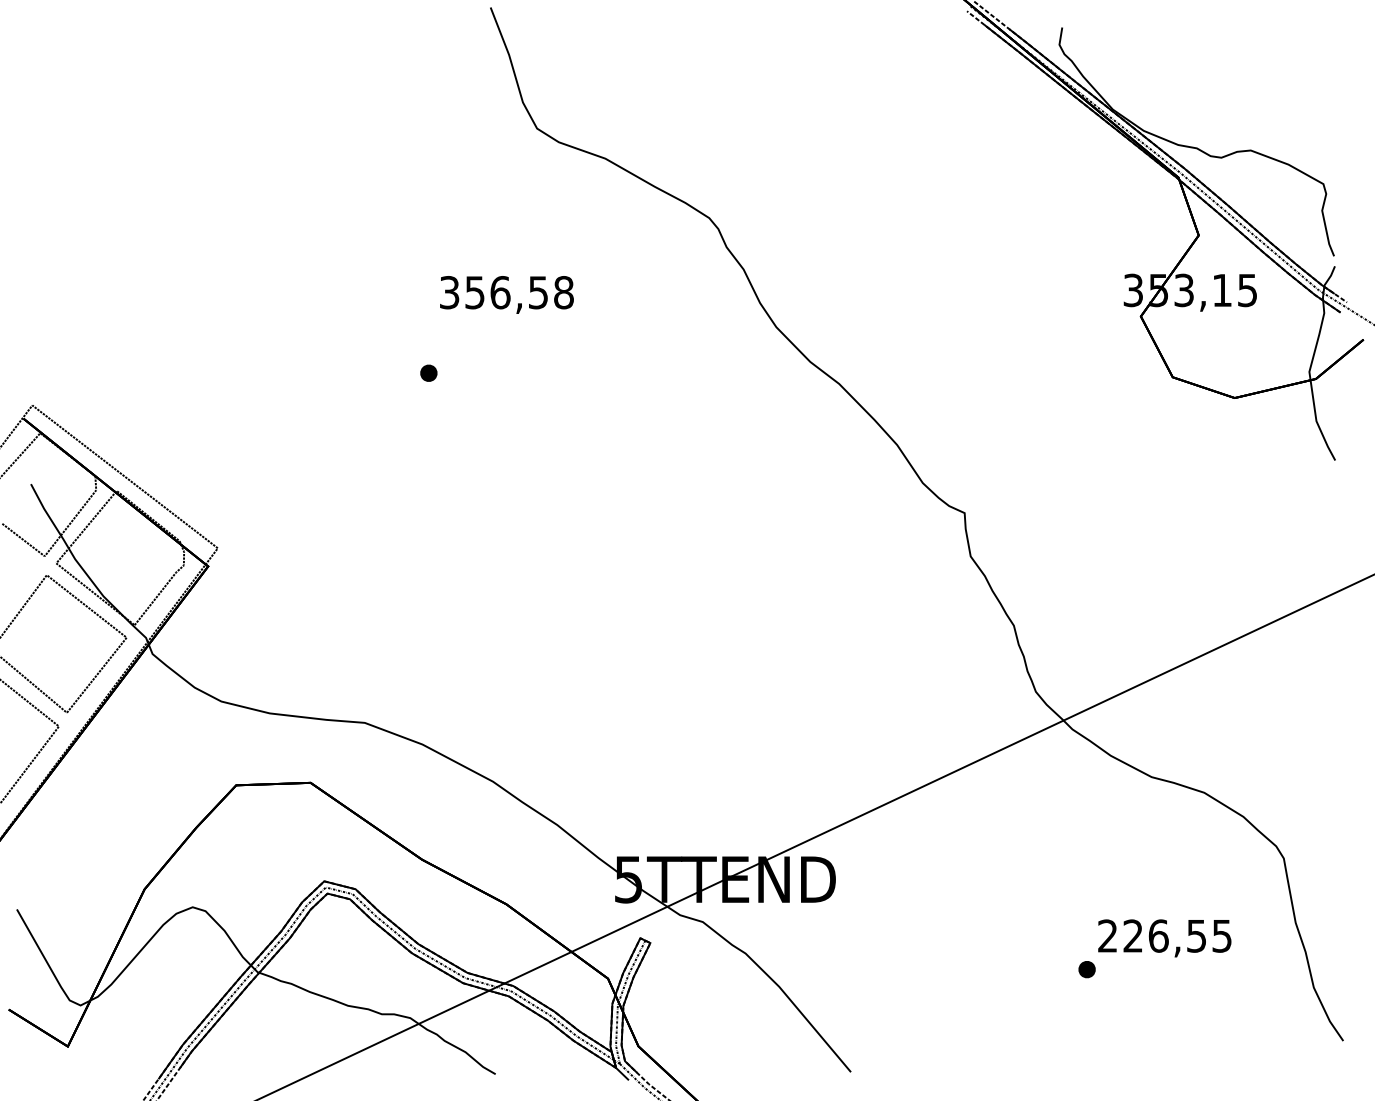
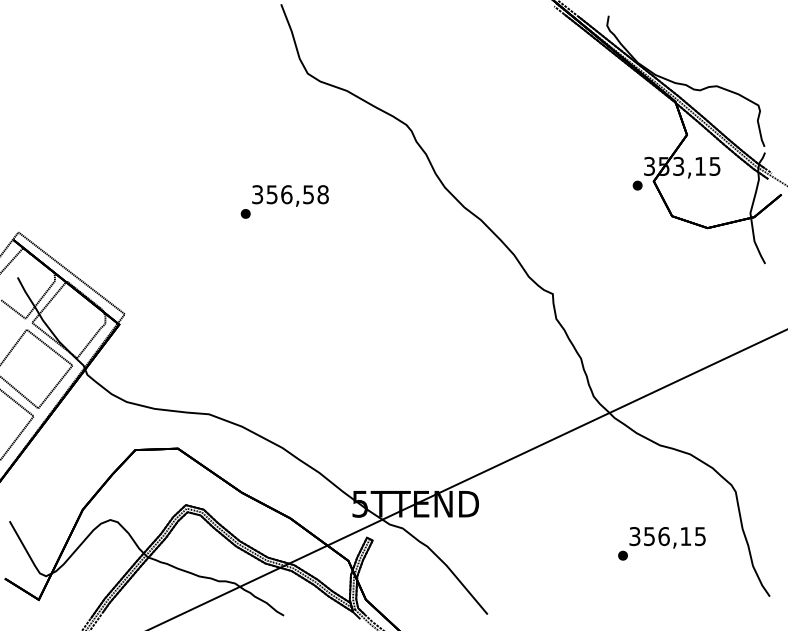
text: (506, 294) -> (290, 195), moved
part: (1112, 323) -> (637, 185), added
text: (1152, 936) -> (660, 536), 226,55 -> 356,15

